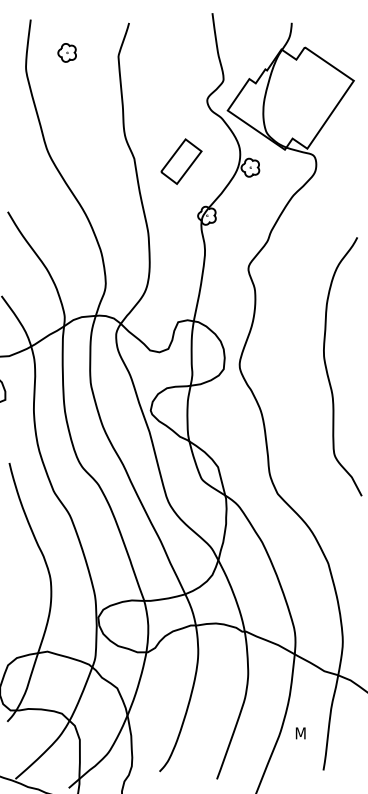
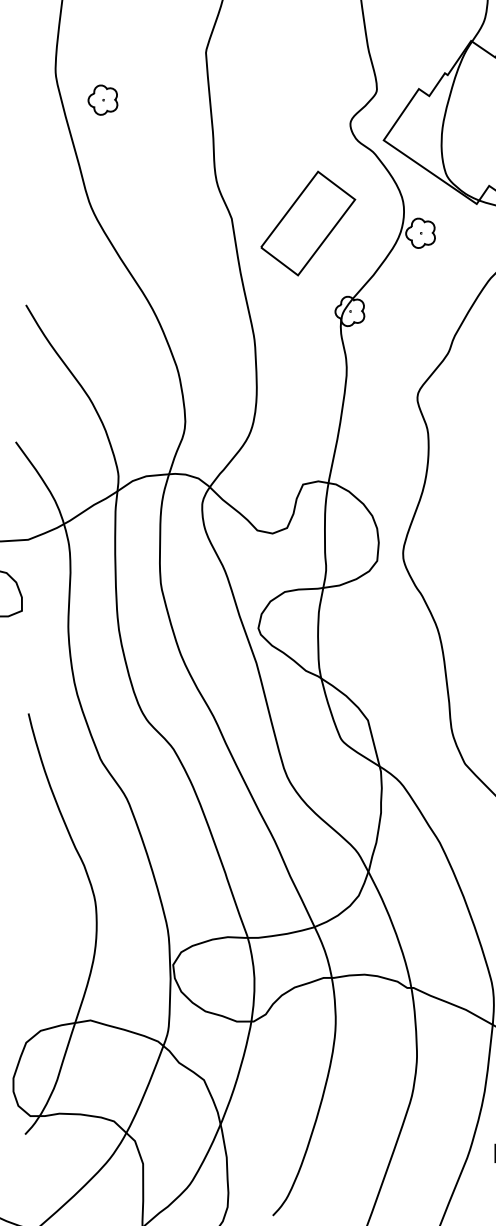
part: (66, 52) -> (101, 99), moved
part: (181, 161) -> (308, 223), size x1.43

